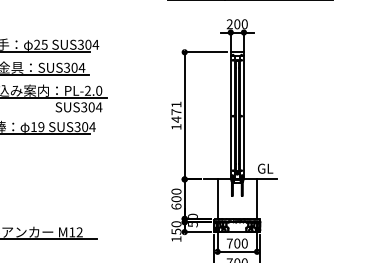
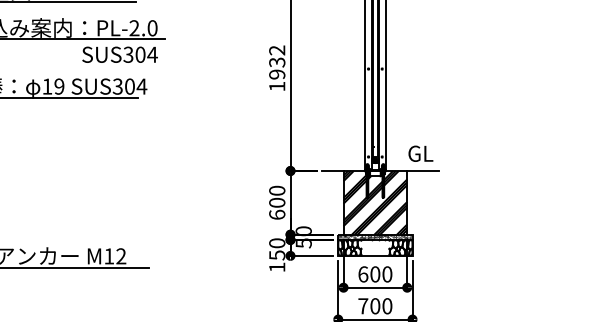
text: (176, 111) -> (277, 61), 1471 -> 1932
hatch: (237, 198) -> (375, 201), added
text: (229, 243) -> (362, 274), 700 -> 600

